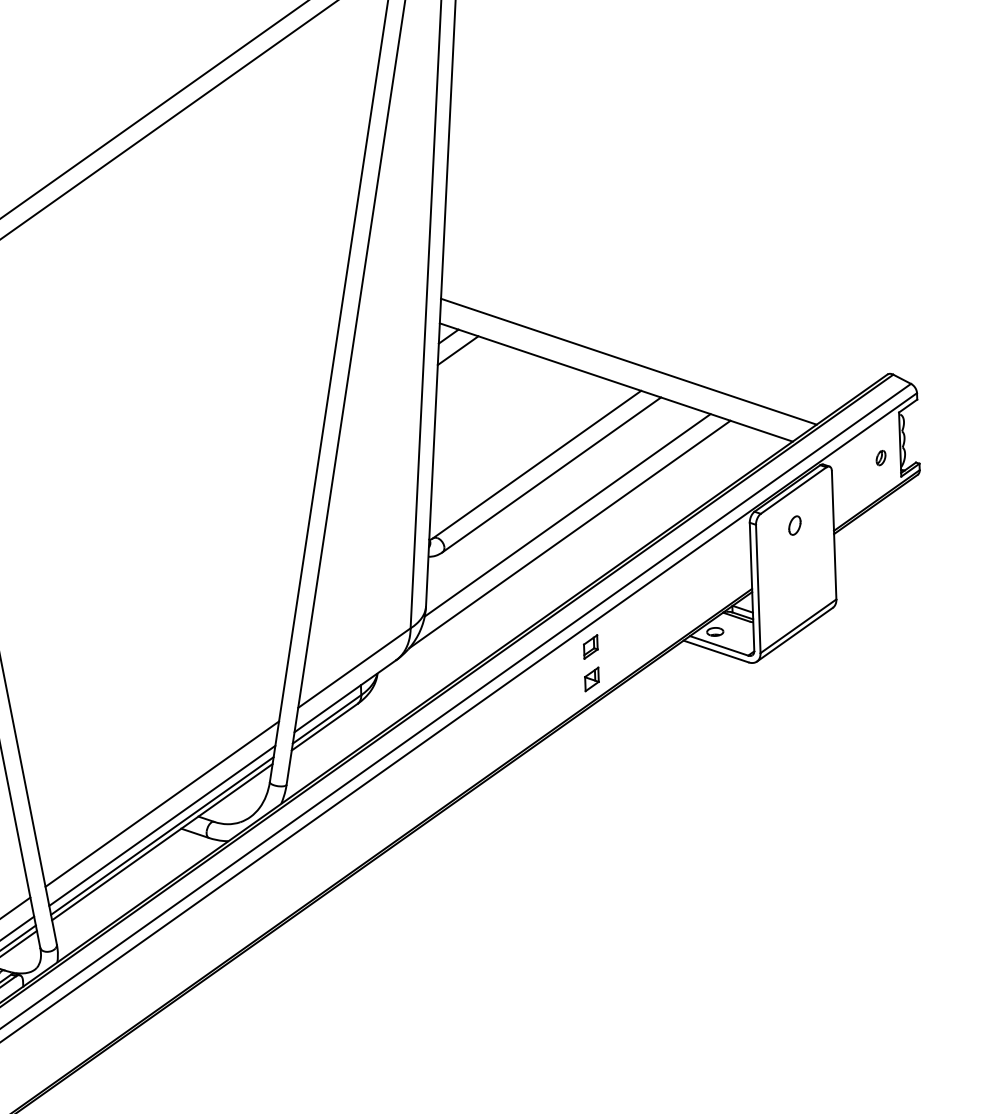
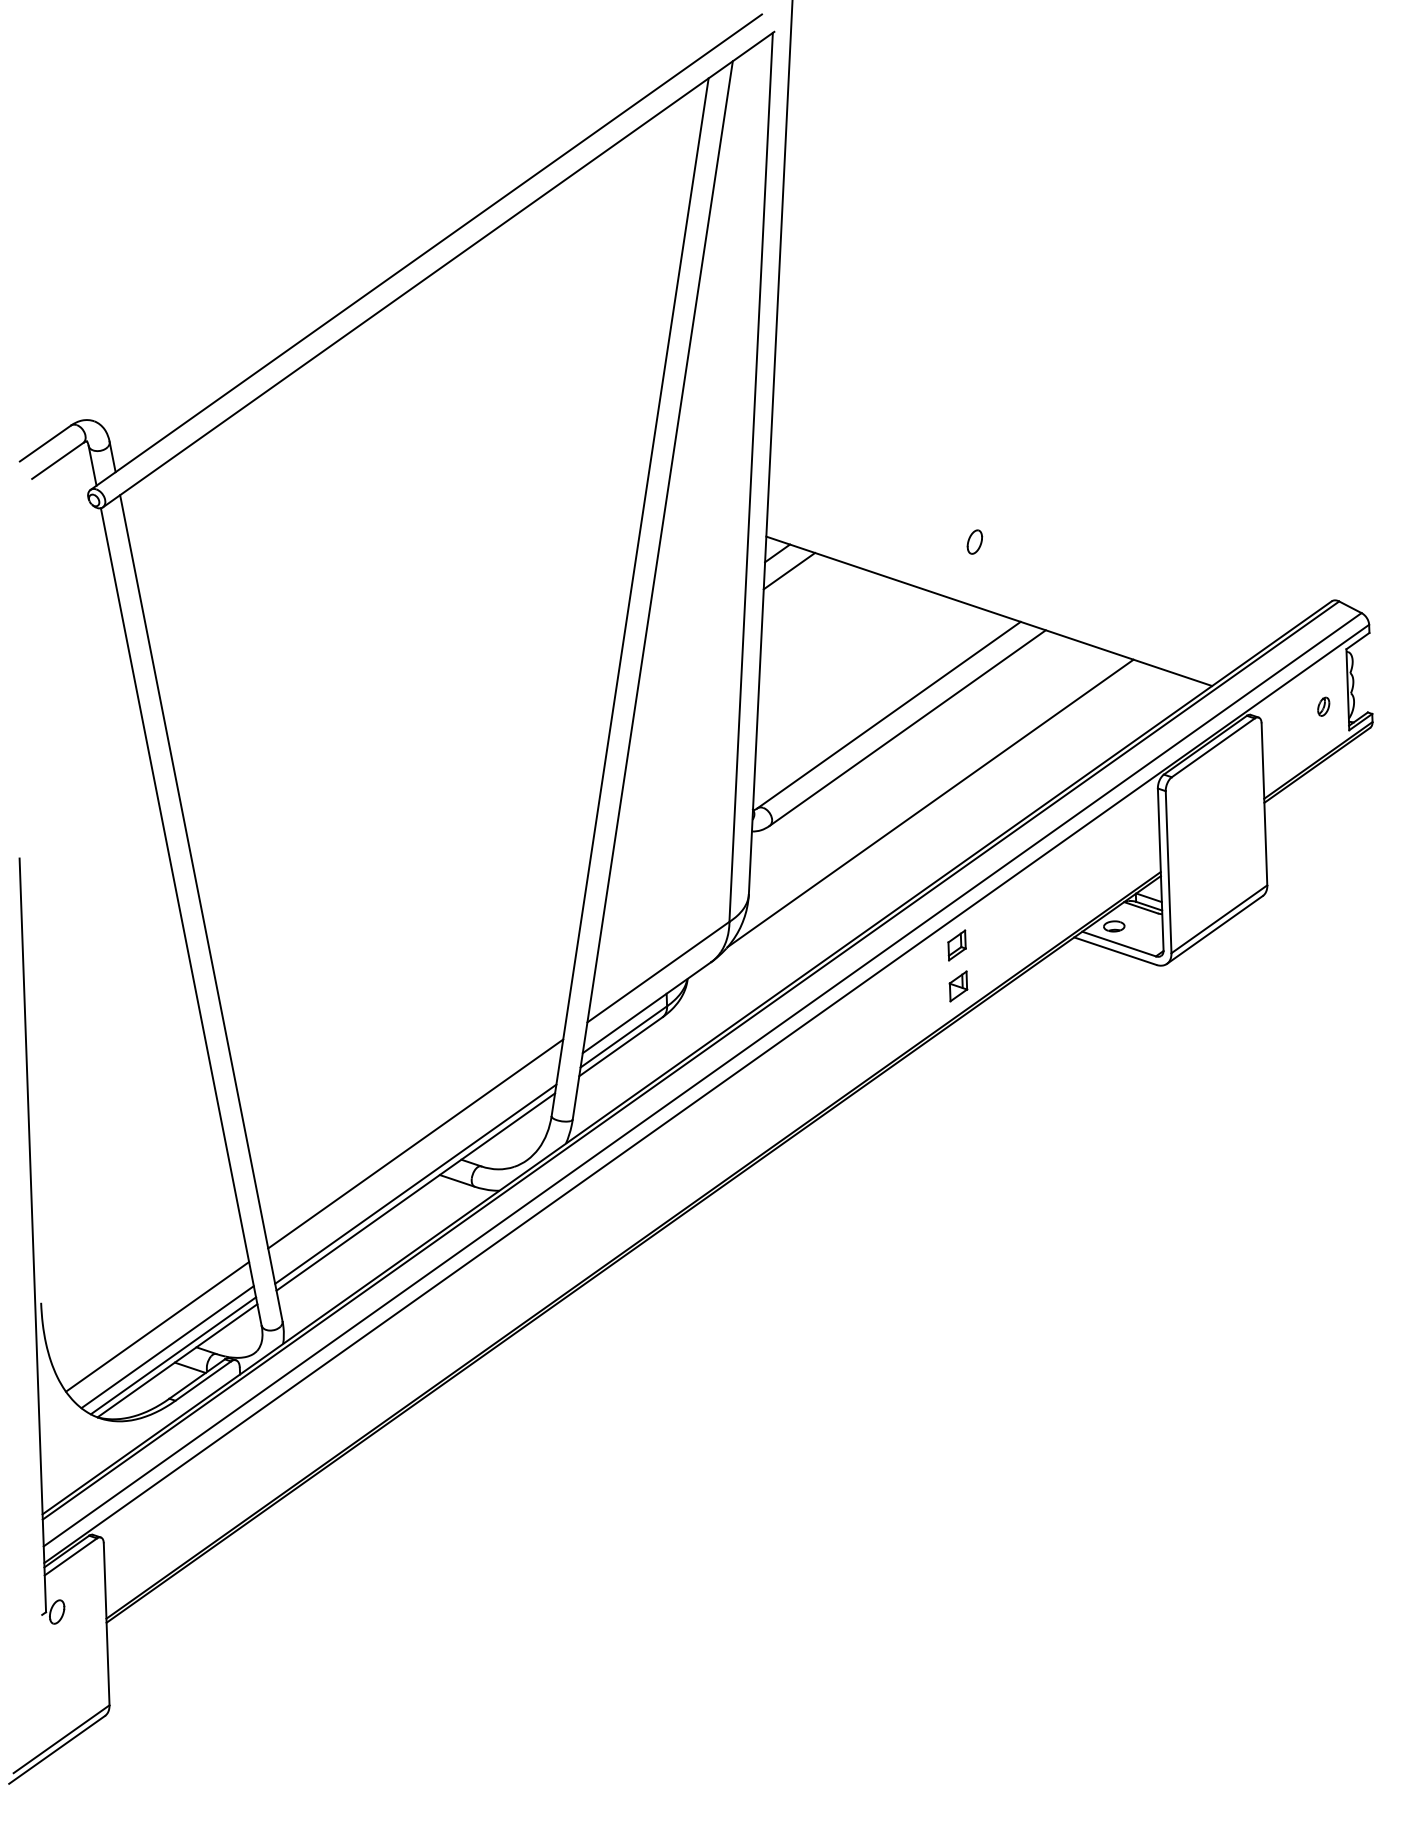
line: (628, 361) -> (1004, 584), removed
line: (567, 515) -> (927, 779), removed
part: (794, 525) -> (974, 541), moved
line: (162, 825) -> (415, 1171), removed

